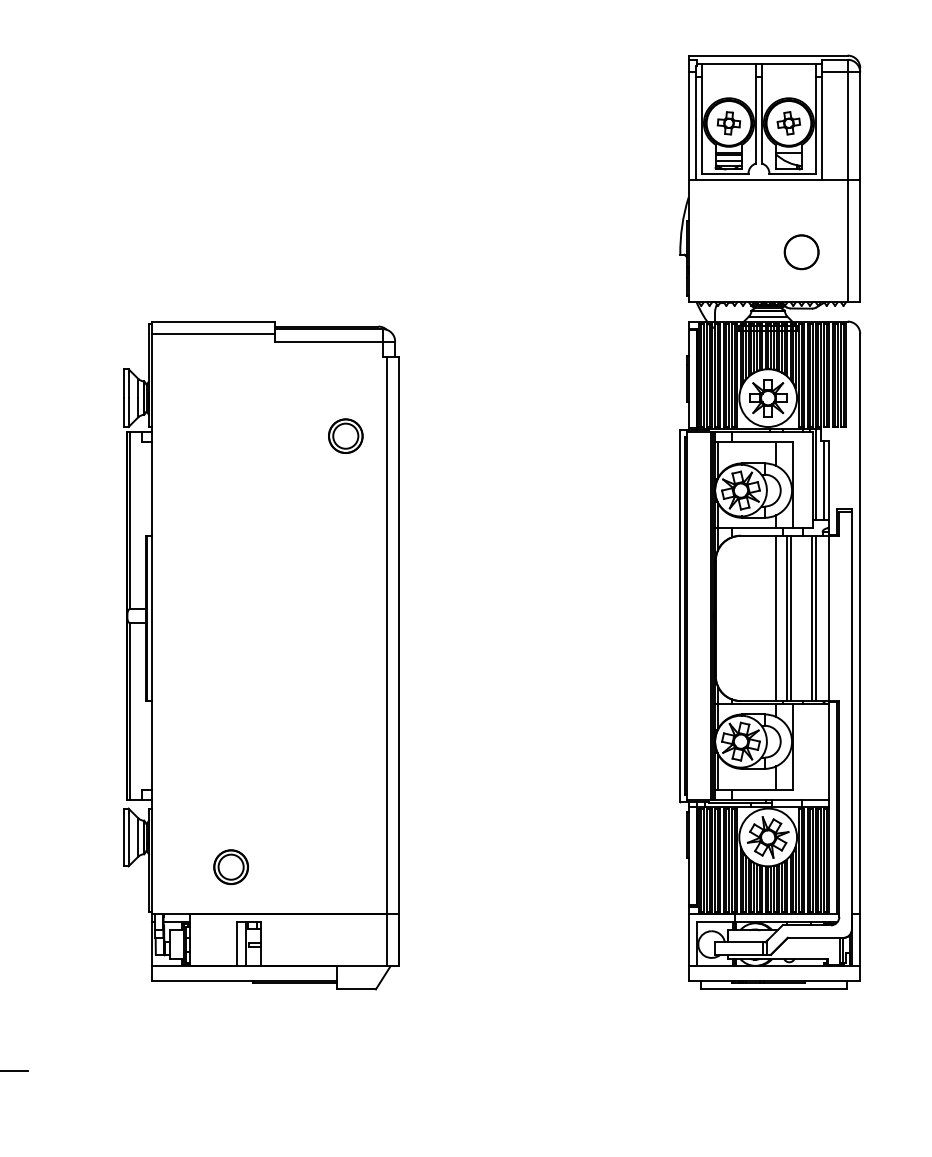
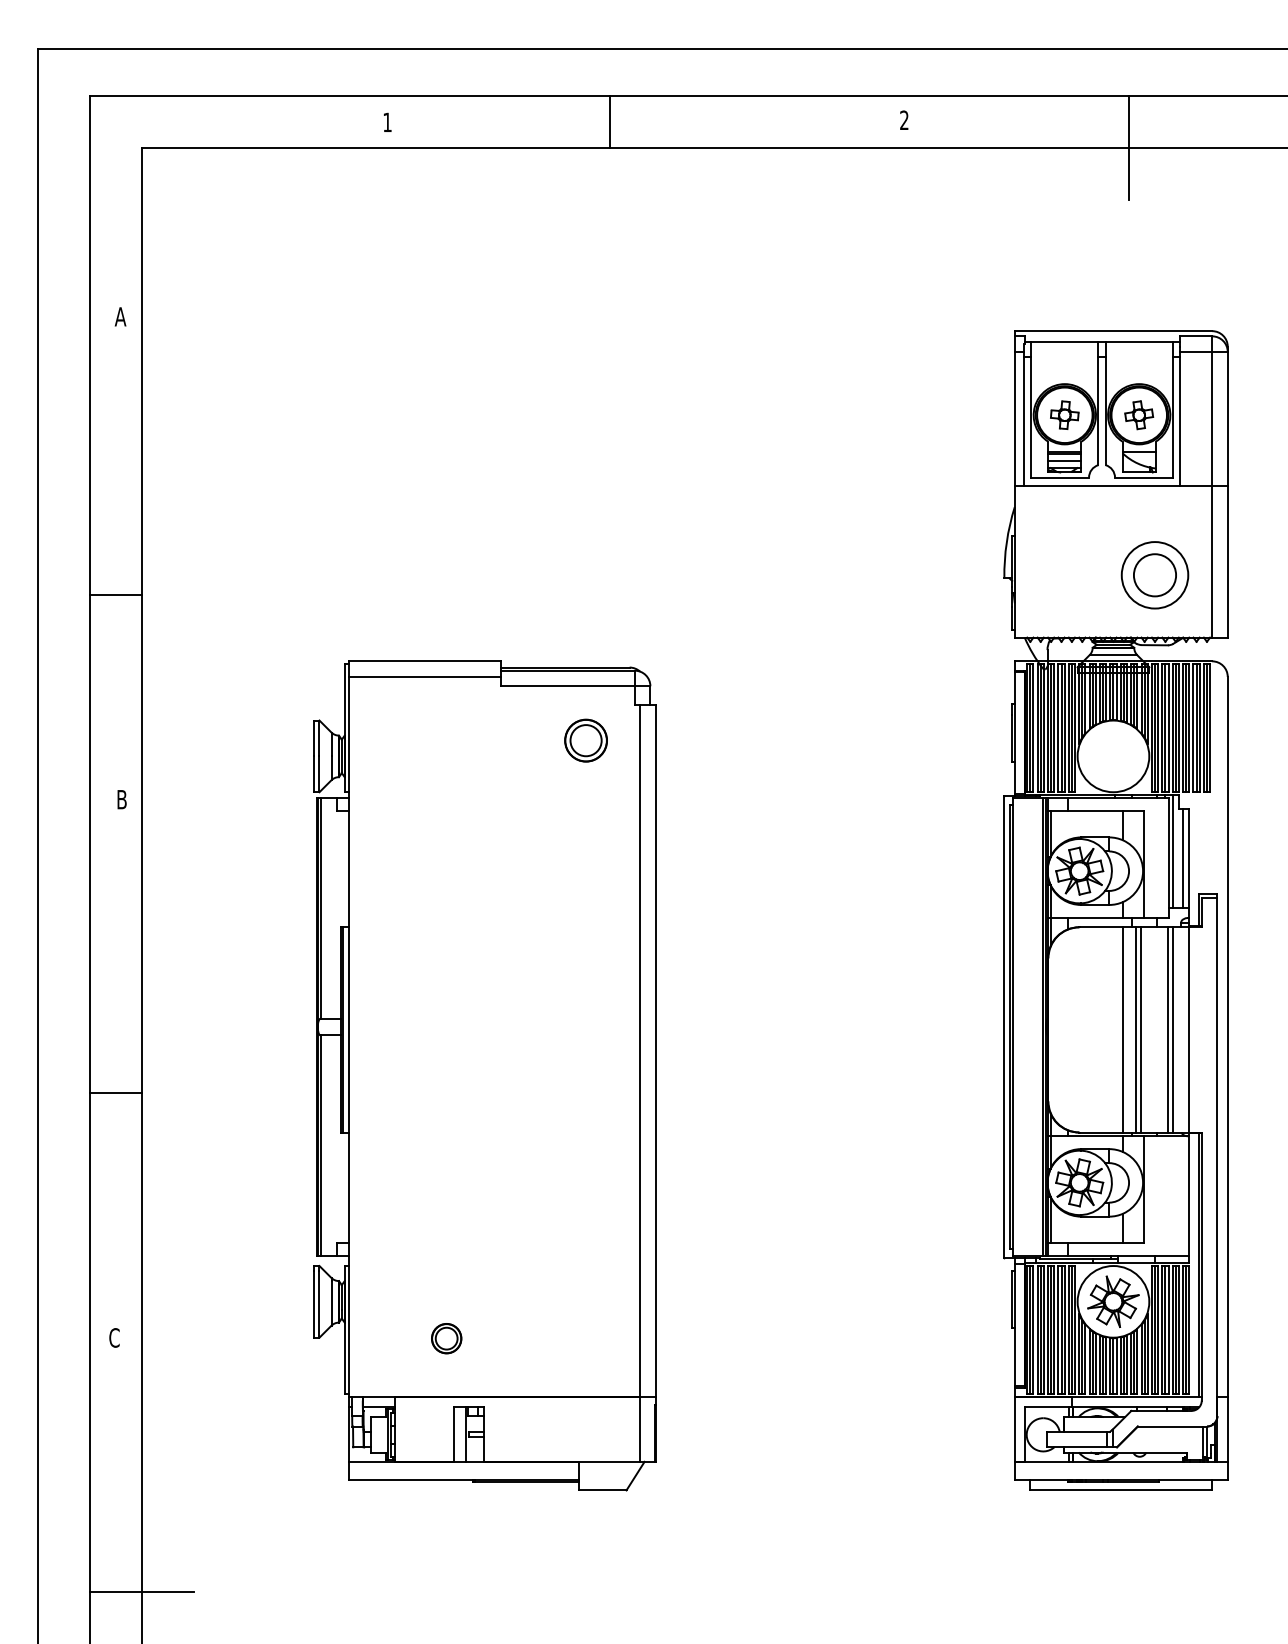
circle: (801, 252) -> (1154, 575), size x1.6
part: (768, 398) -> (1113, 756), removed
part: (345, 436) -> (585, 740), moved
part: (230, 867) -> (446, 1338), size x0.7

